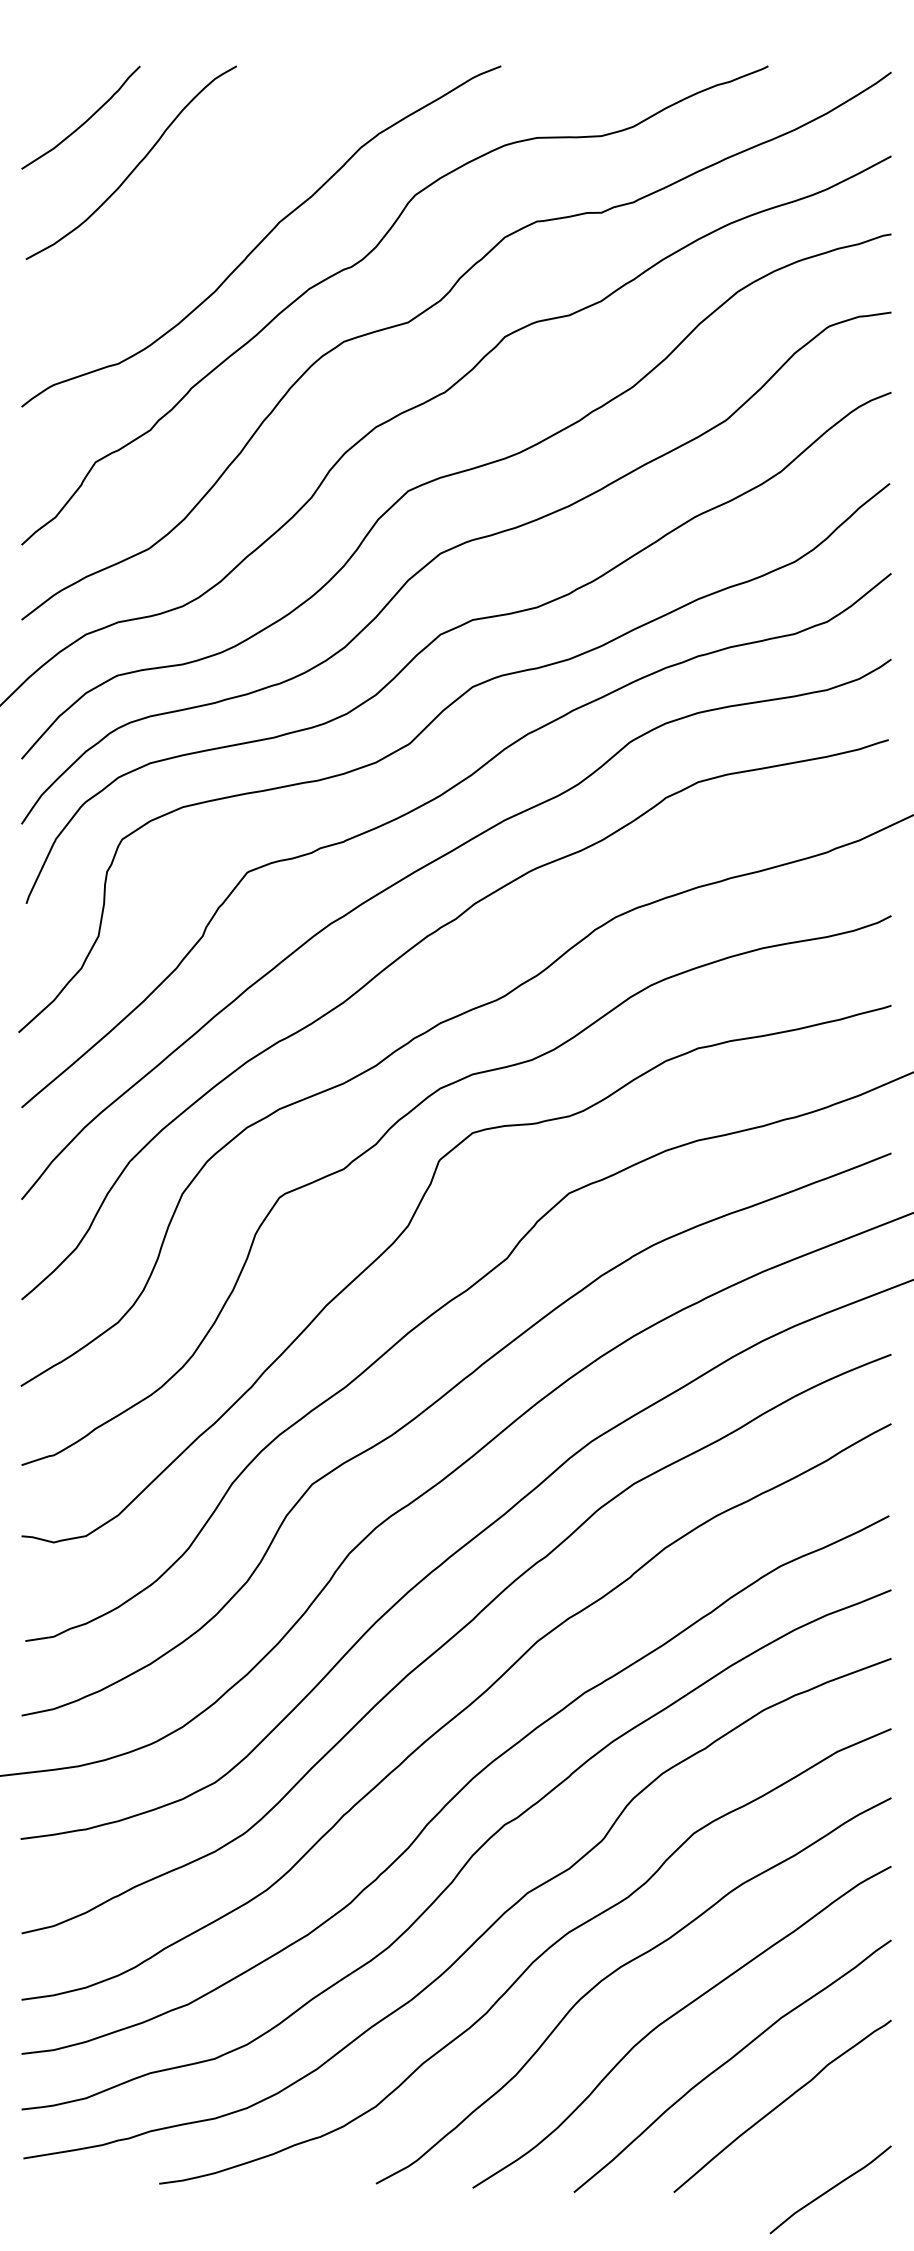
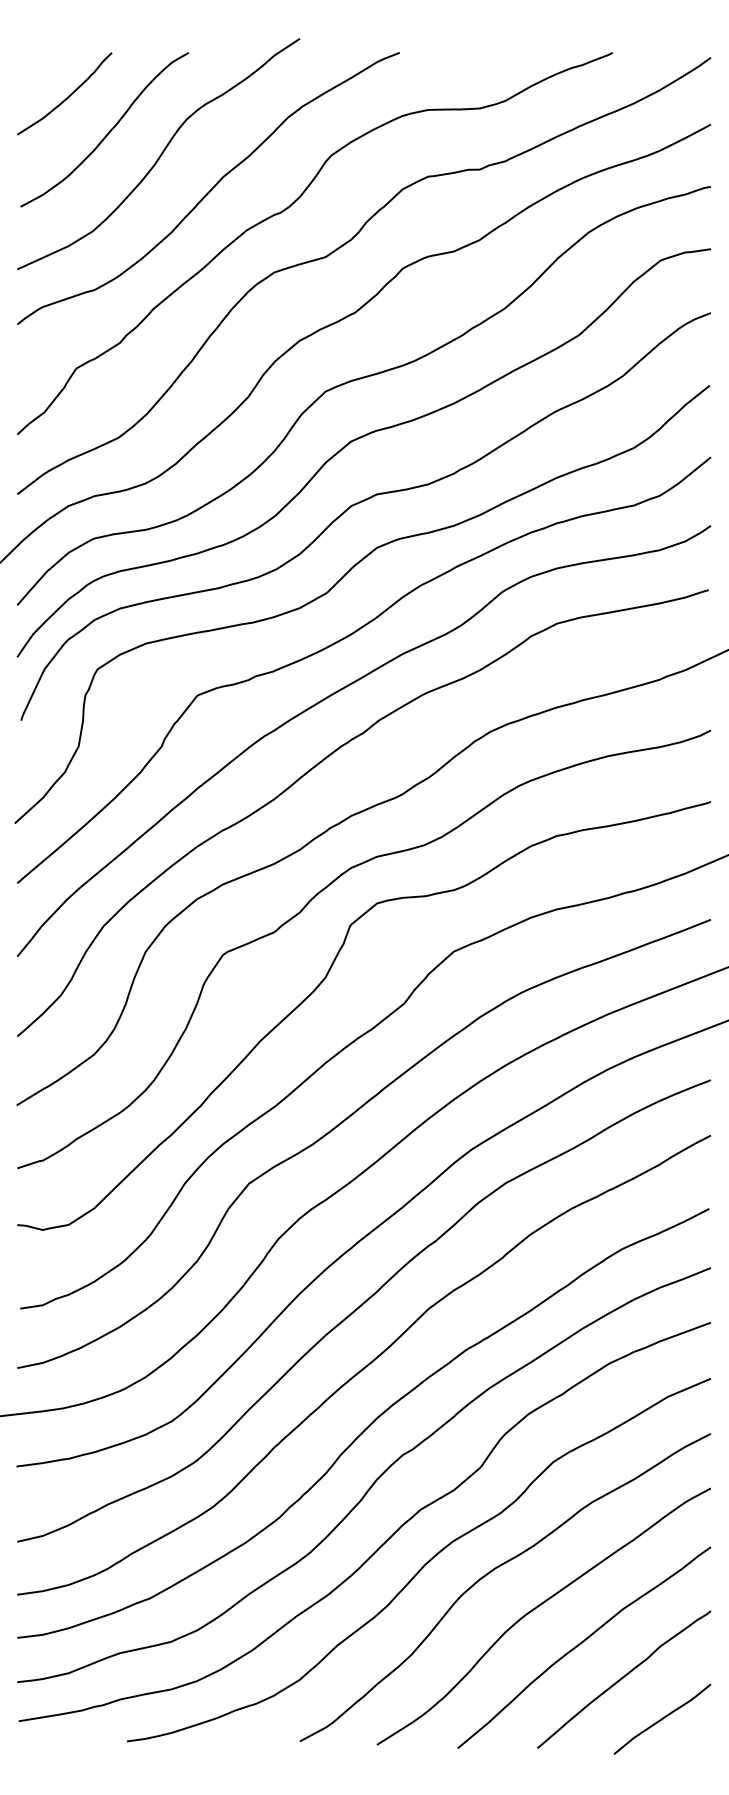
curve: (201, 193) -> (160, 154), added
curve: (830, 2188) -> (662, 1718), moved

